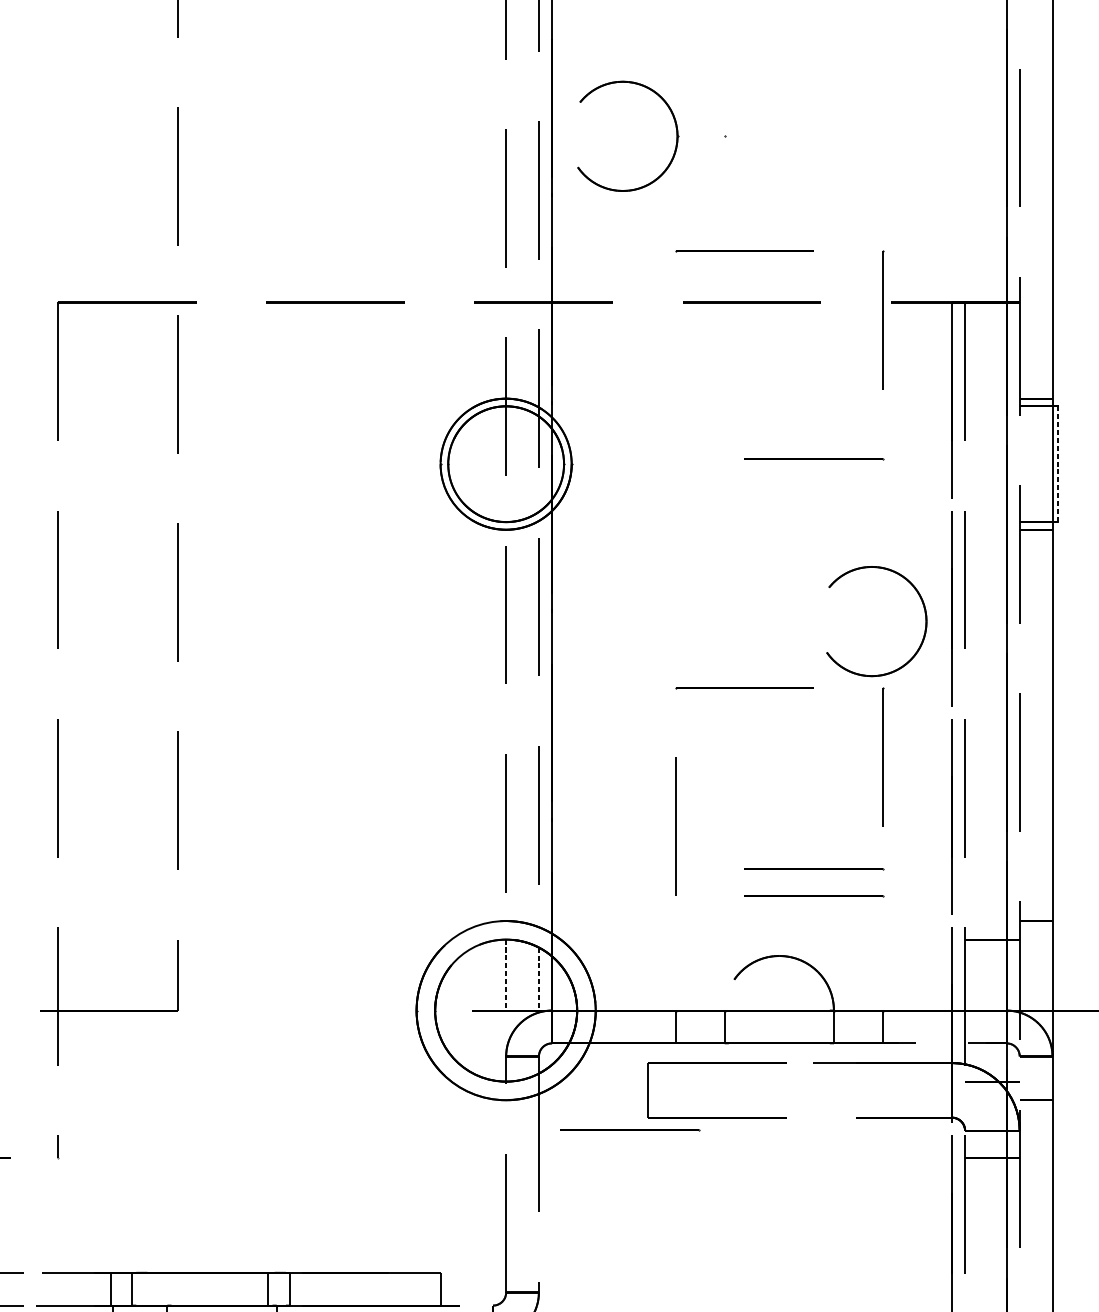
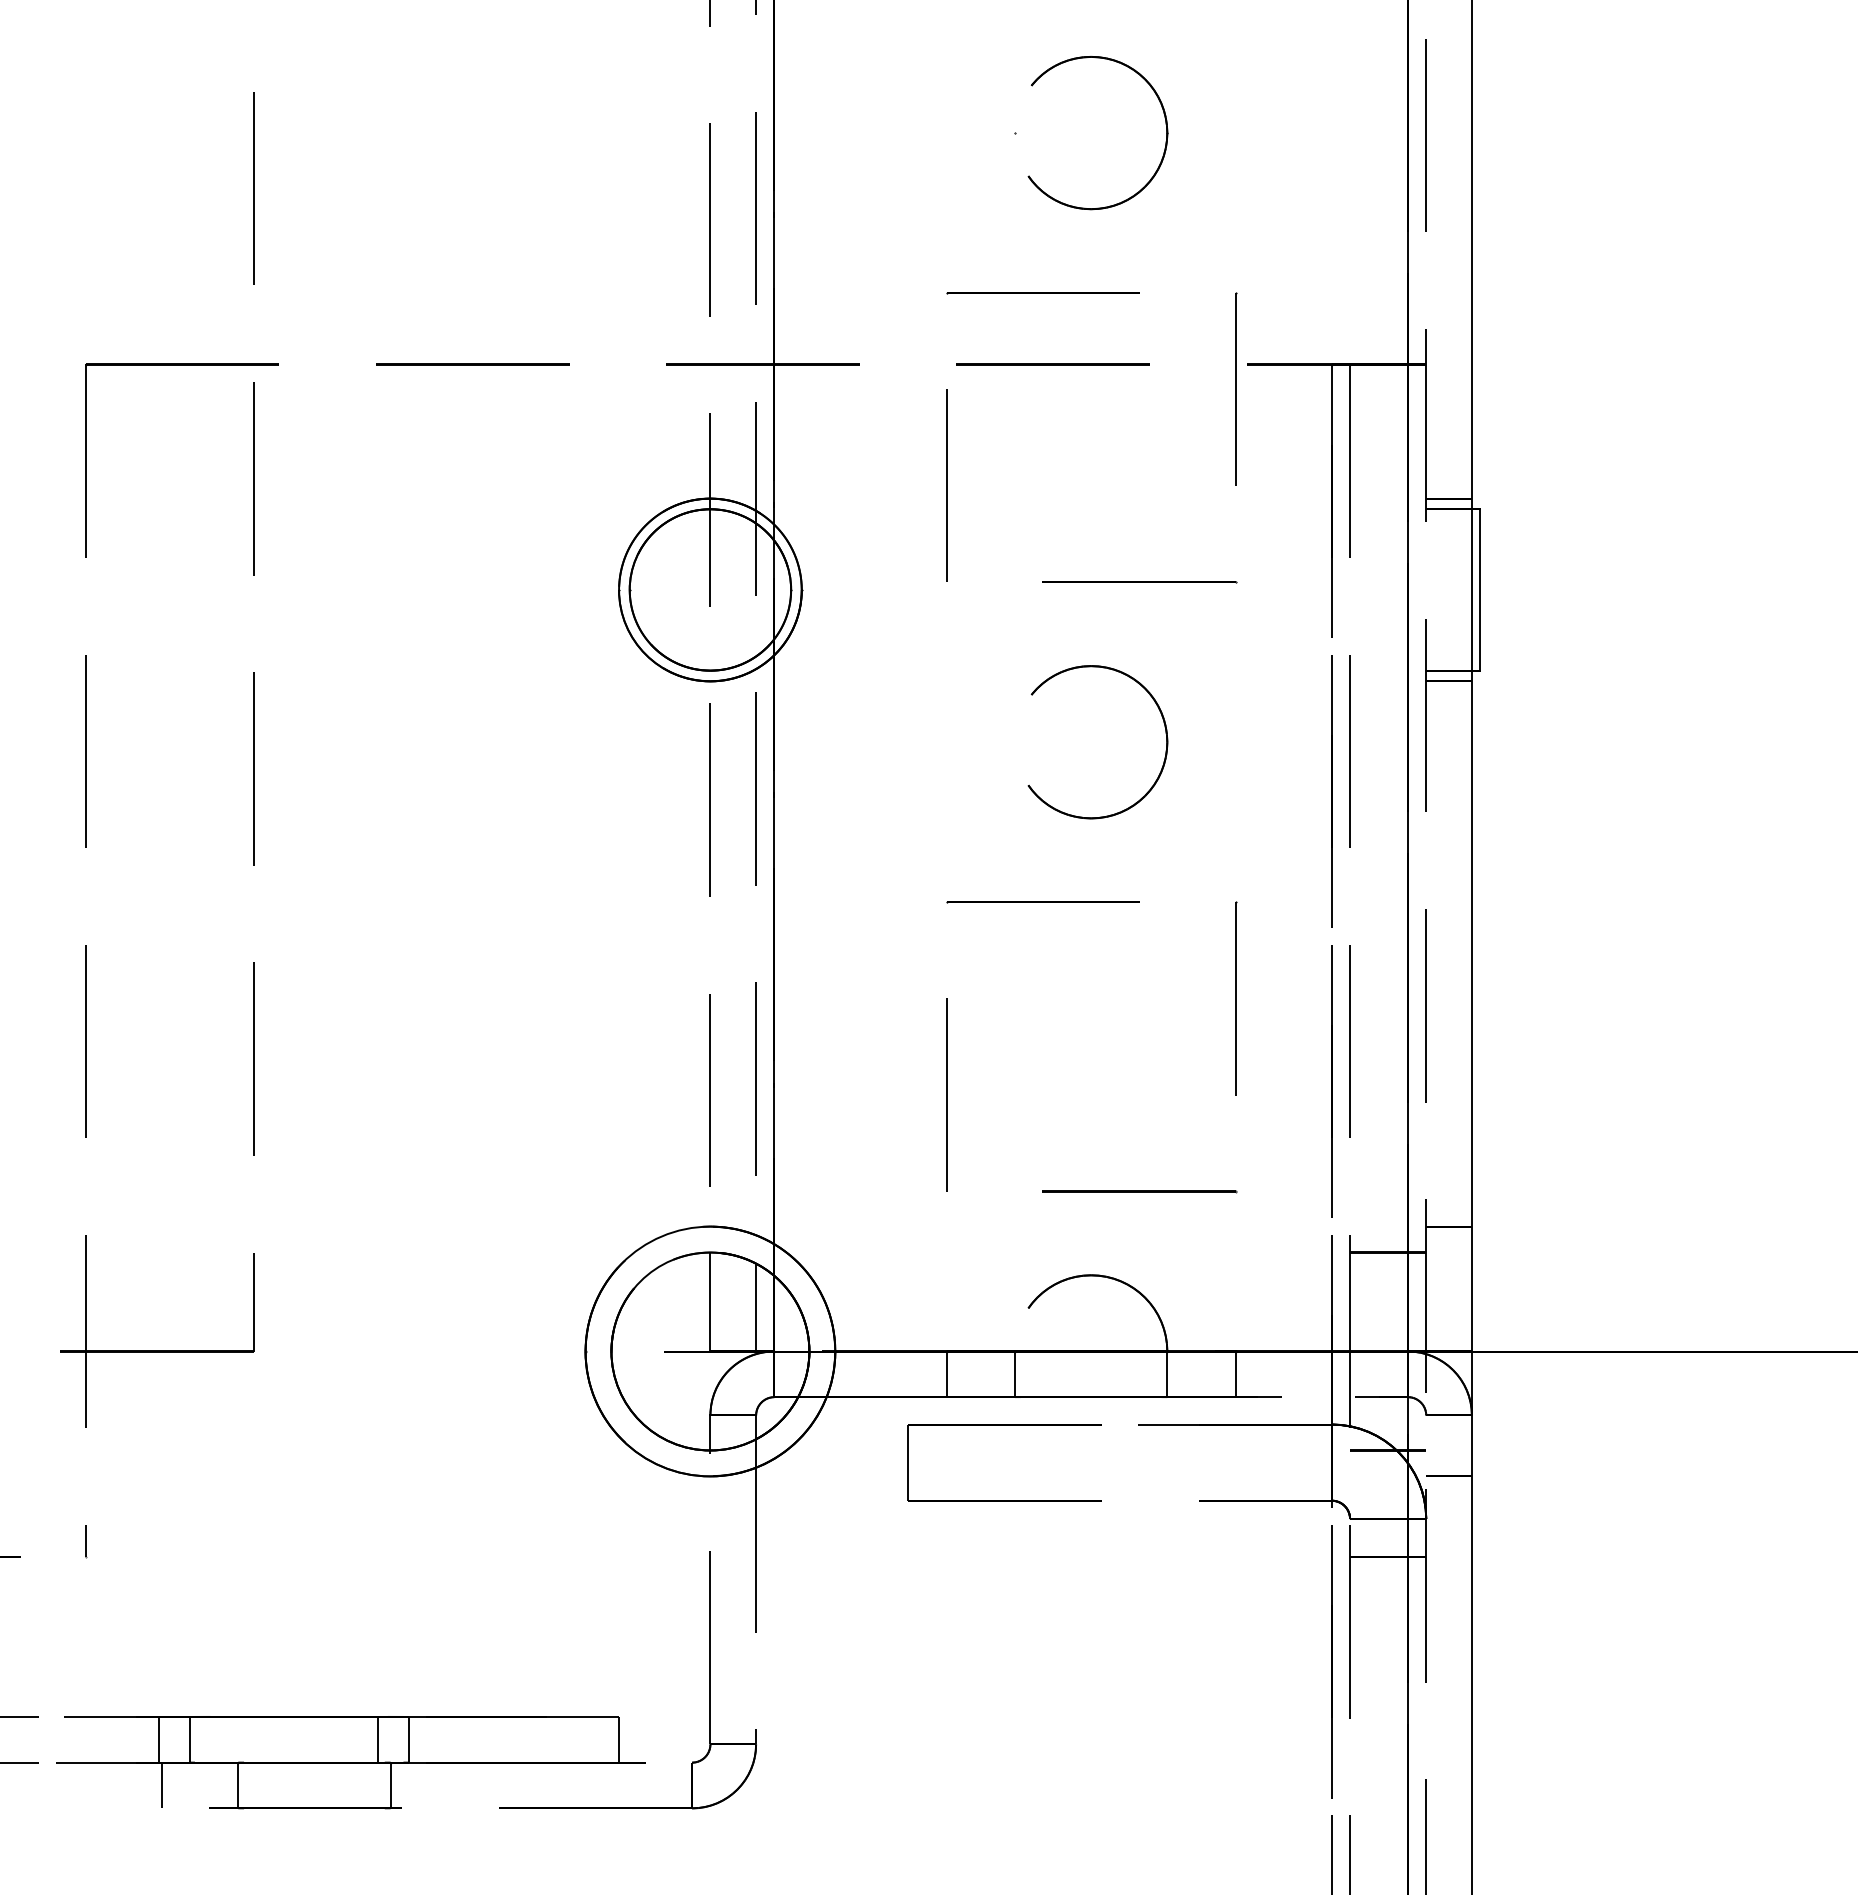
part: (676, 142) -> (1165, 141), moved
line: (675, 389) -> (946, 485), added
line: (1057, 464) -> (1479, 590), dashed -> solid
part: (925, 627) -> (1165, 750), moved
line: (814, 869) -> (1139, 1154), removed
line: (506, 975) -> (710, 1302), dashed -> solid
line: (539, 979) -> (756, 1307), dashed -> solid
line: (629, 1129) -> (882, 1517), removed

